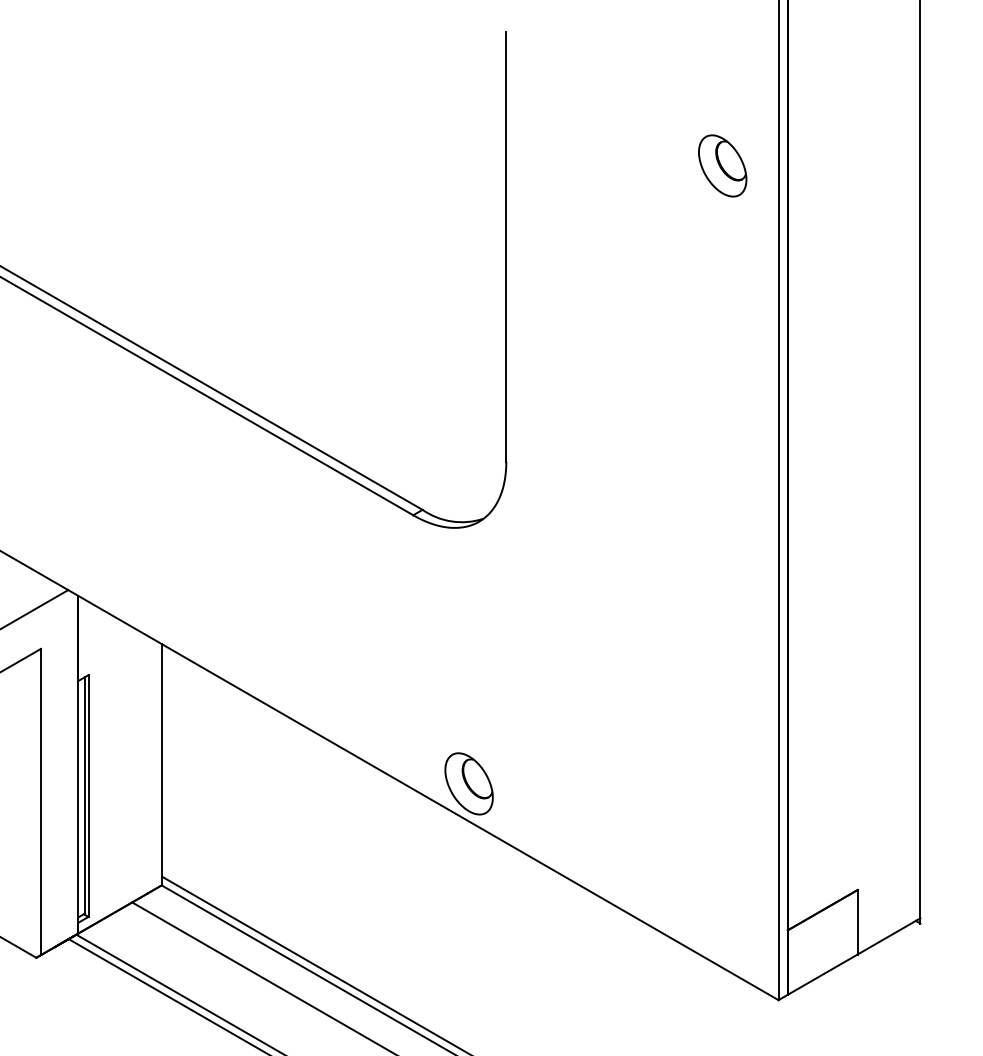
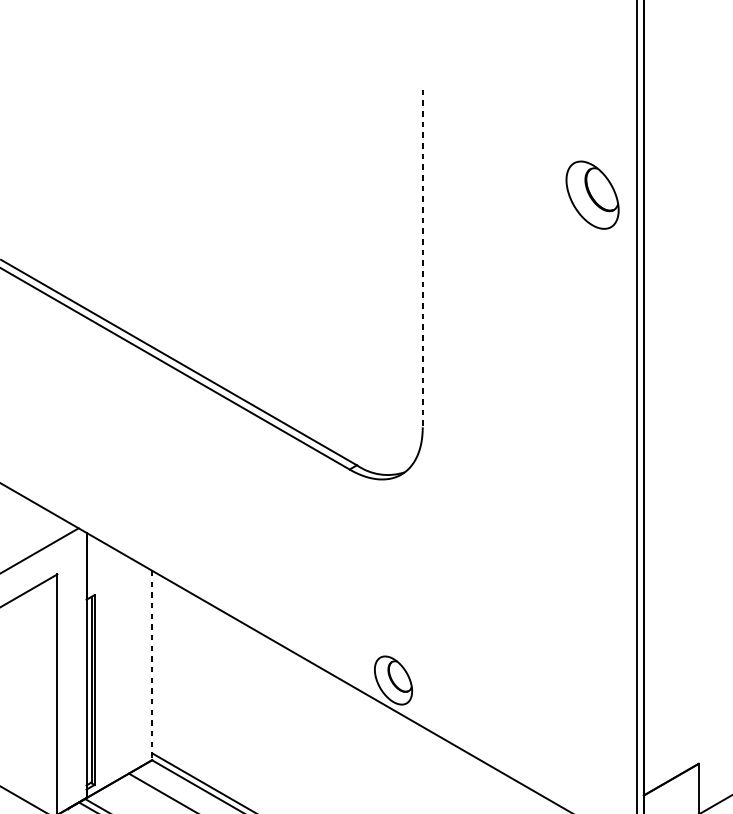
part: (722, 165) -> (592, 194), size x1.4
line: (506, 246) -> (422, 258), solid -> dashed
line: (162, 765) -> (152, 666), solid -> dashed

